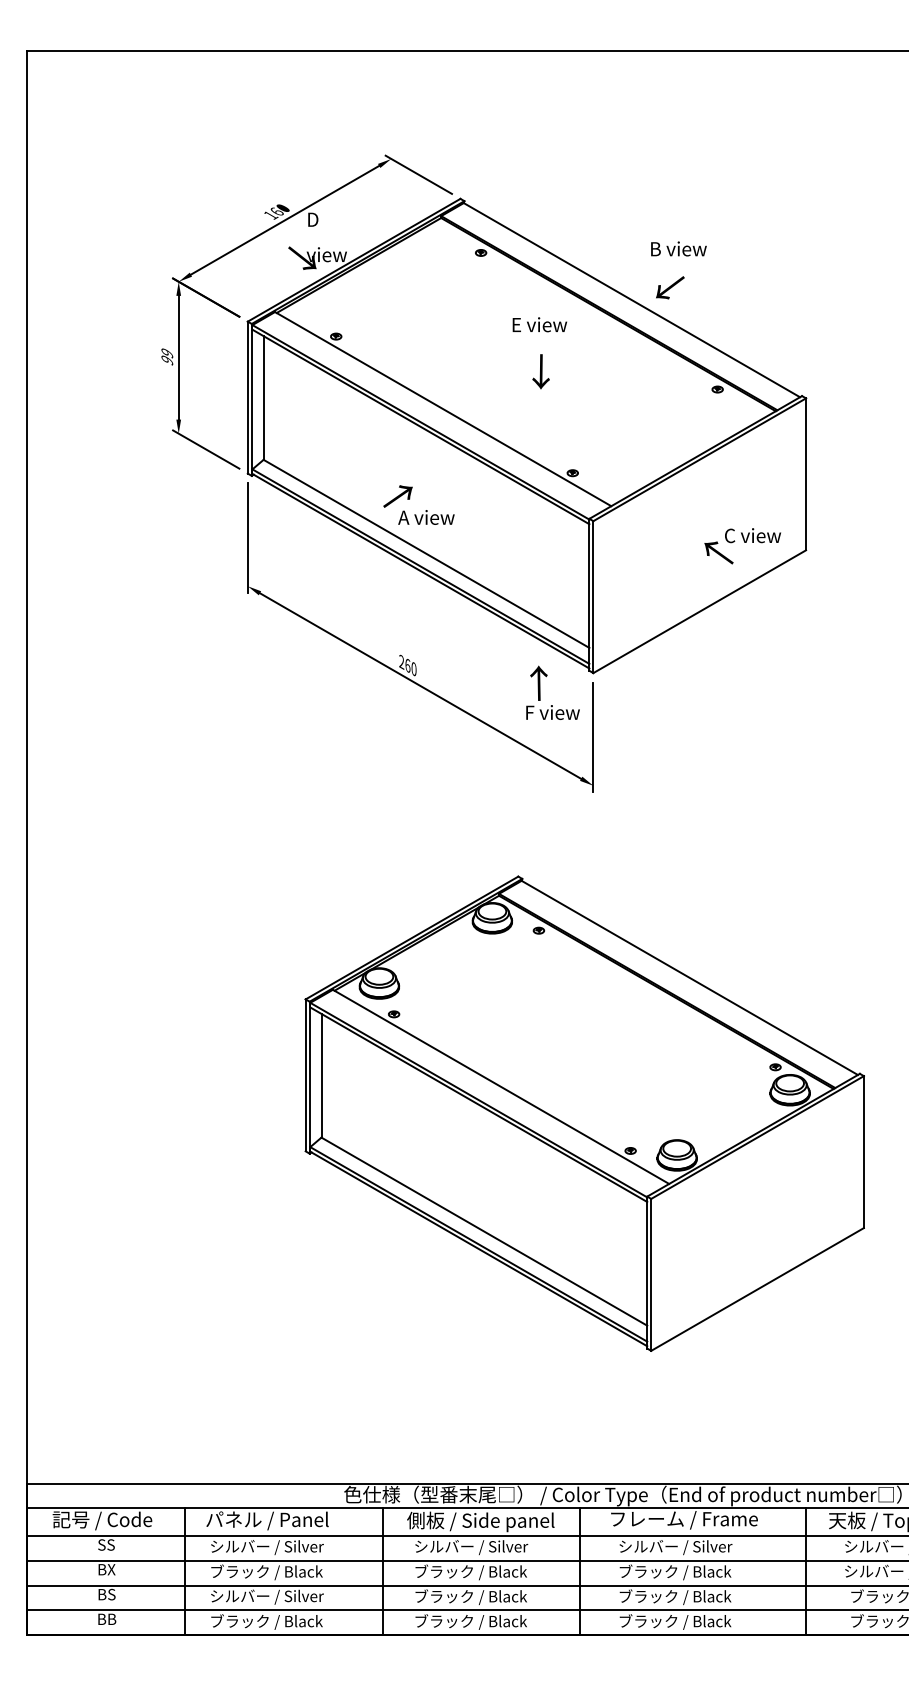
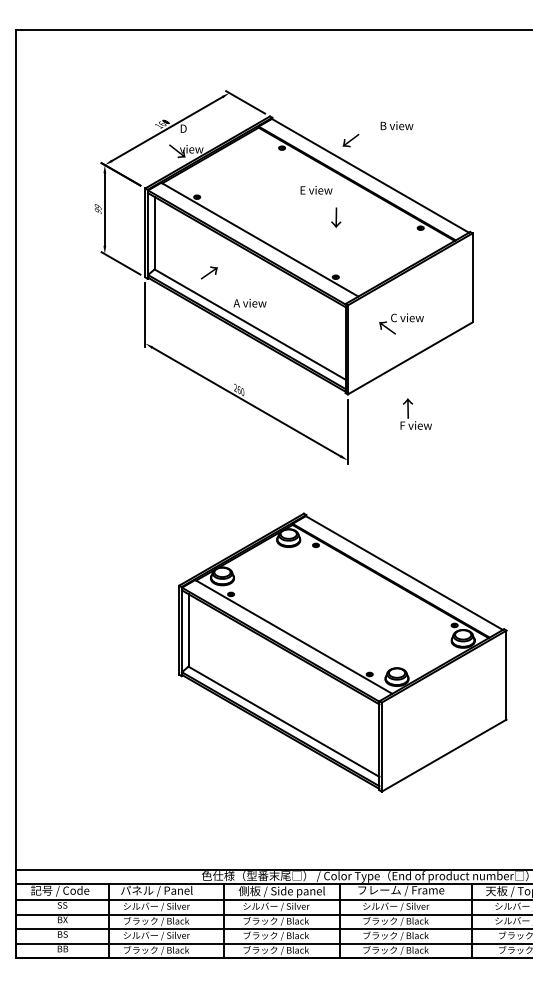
text: (678, 248) -> (396, 125), moved
text: (669, 287) -> (350, 140), moved
text: (541, 371) -> (336, 217), moved
text: (396, 495) -> (208, 272), moved
text: (742, 545) -> (401, 323), moved
text: (551, 692) -> (415, 413), moved

